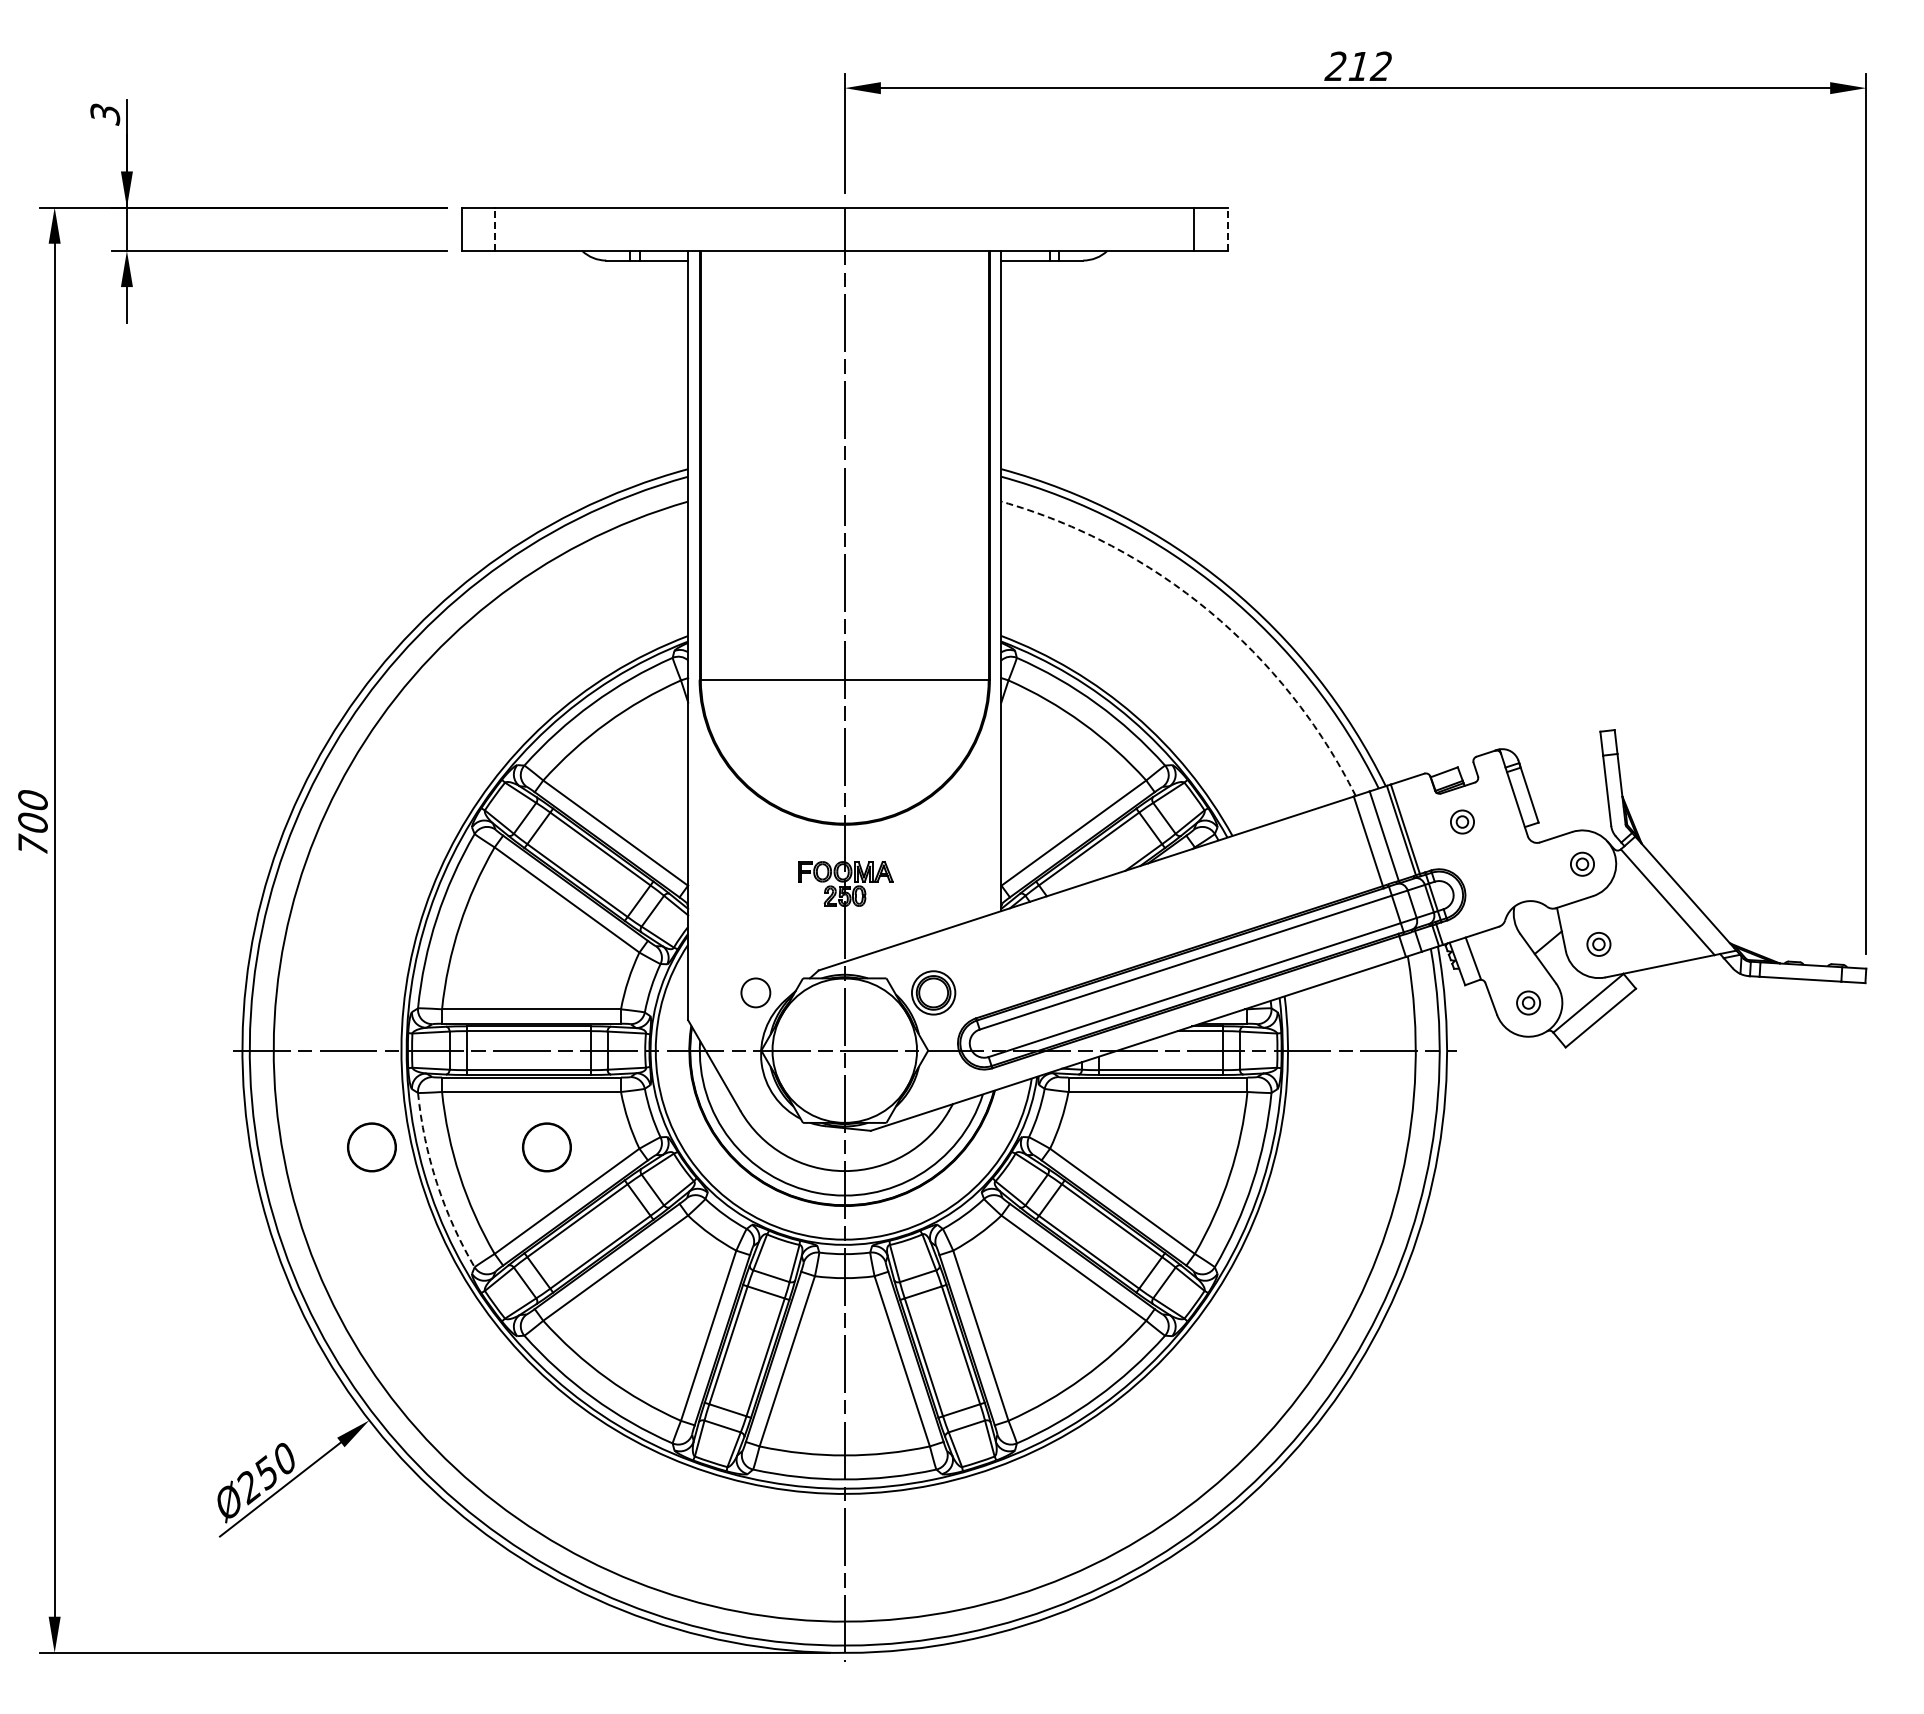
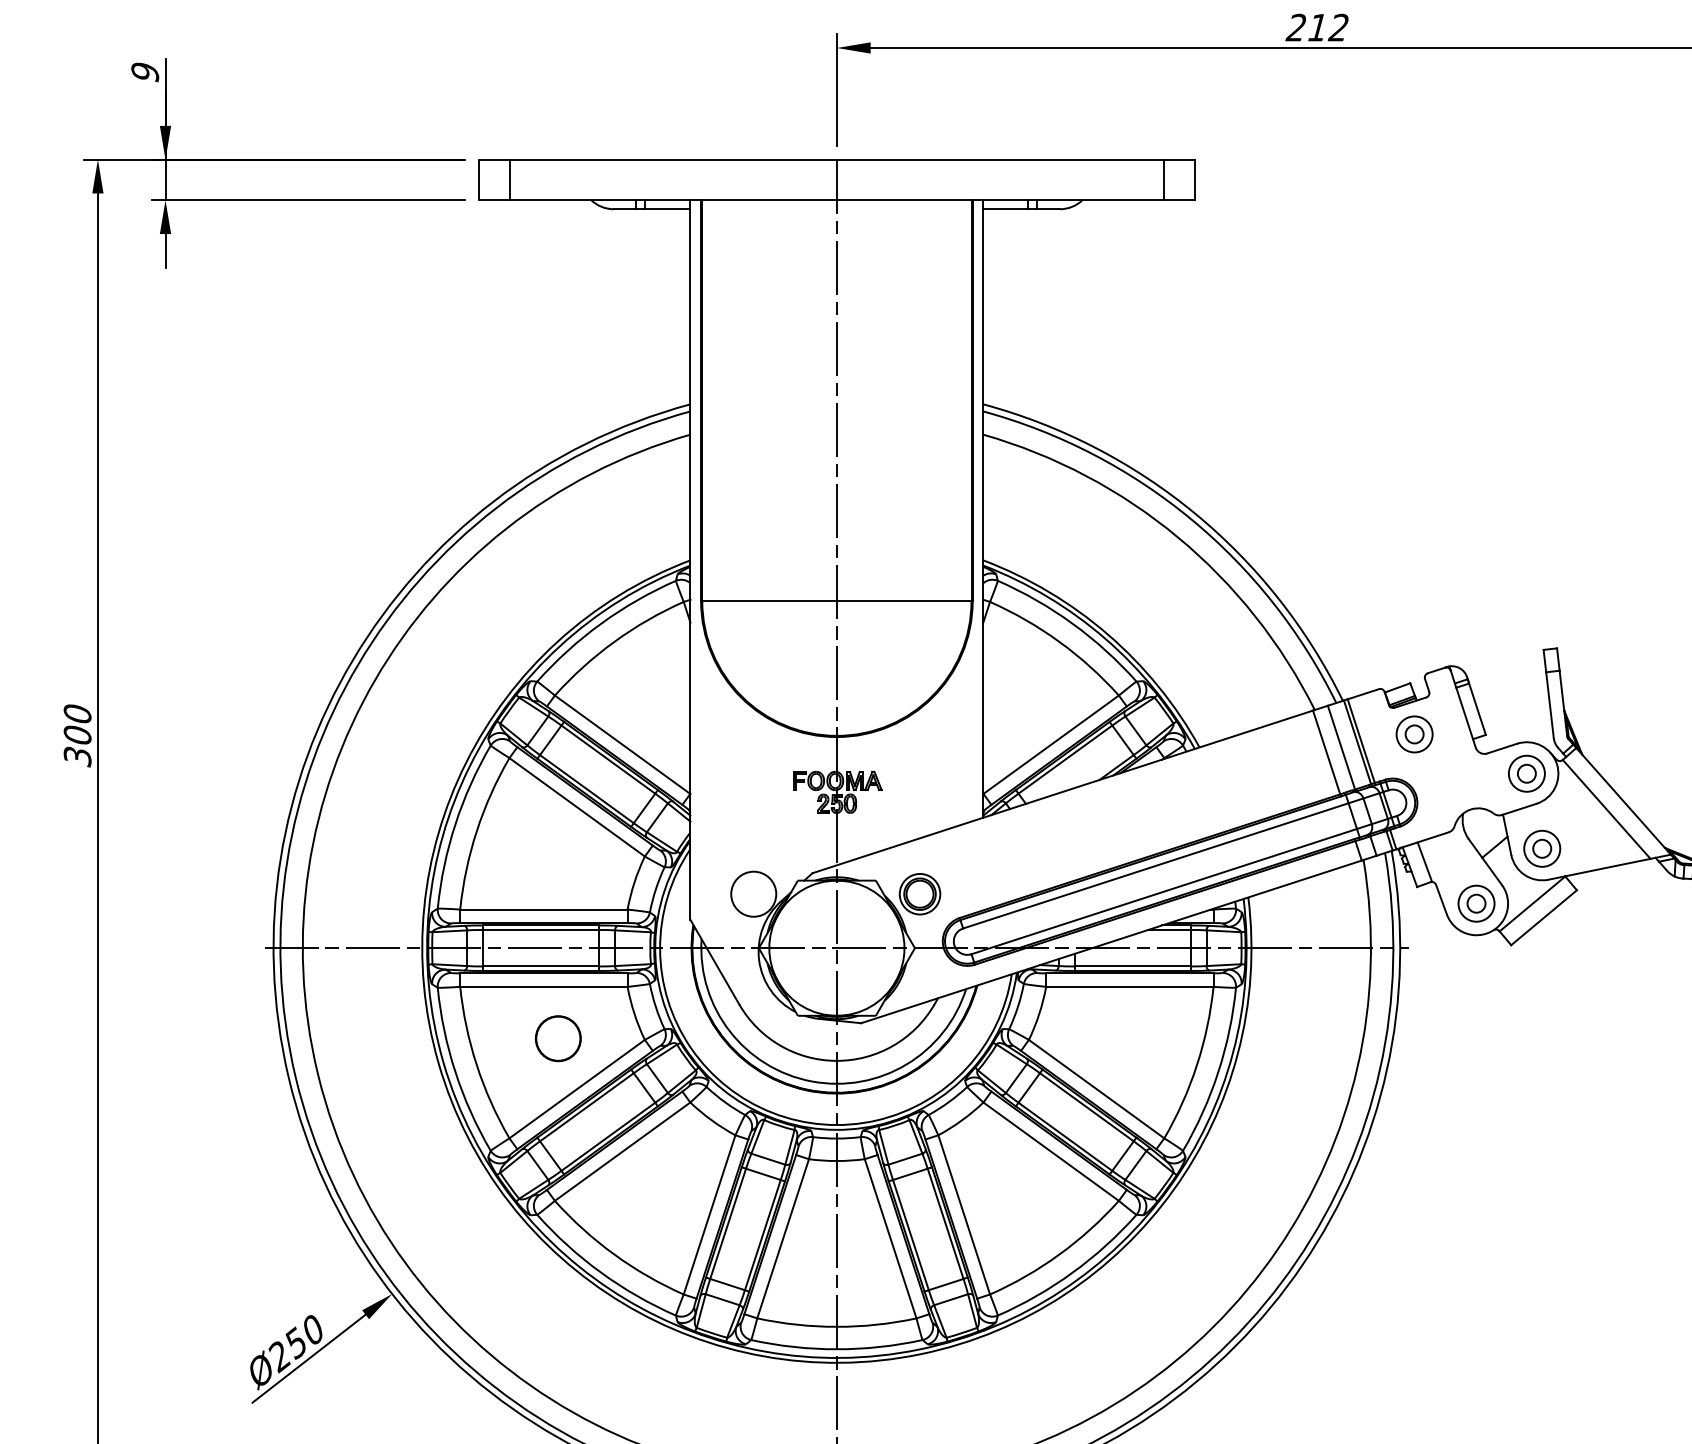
text: (105, 114) -> (145, 72), 3 -> 9
line: (495, 229) -> (510, 180), dashed -> solid
line: (1227, 229) -> (1194, 180), dashed -> solid
arc: (1209, 611) -> (1178, 537), dashed -> solid
part: (1462, 821) -> (1414, 733), size x1.67
text: (32, 845) -> (77, 756), 700 -> 300
part: (1582, 864) -> (1526, 774), size x1.67
part: (1598, 944) -> (1541, 848), size x1.67
circle: (755, 992) -> (753, 893), size x1.67
part: (1528, 1002) -> (1476, 903), size x1.67
circle: (371, 1147) -> (394, 1038), removed
arc: (436, 1183) -> (455, 1072), dashed -> solid

